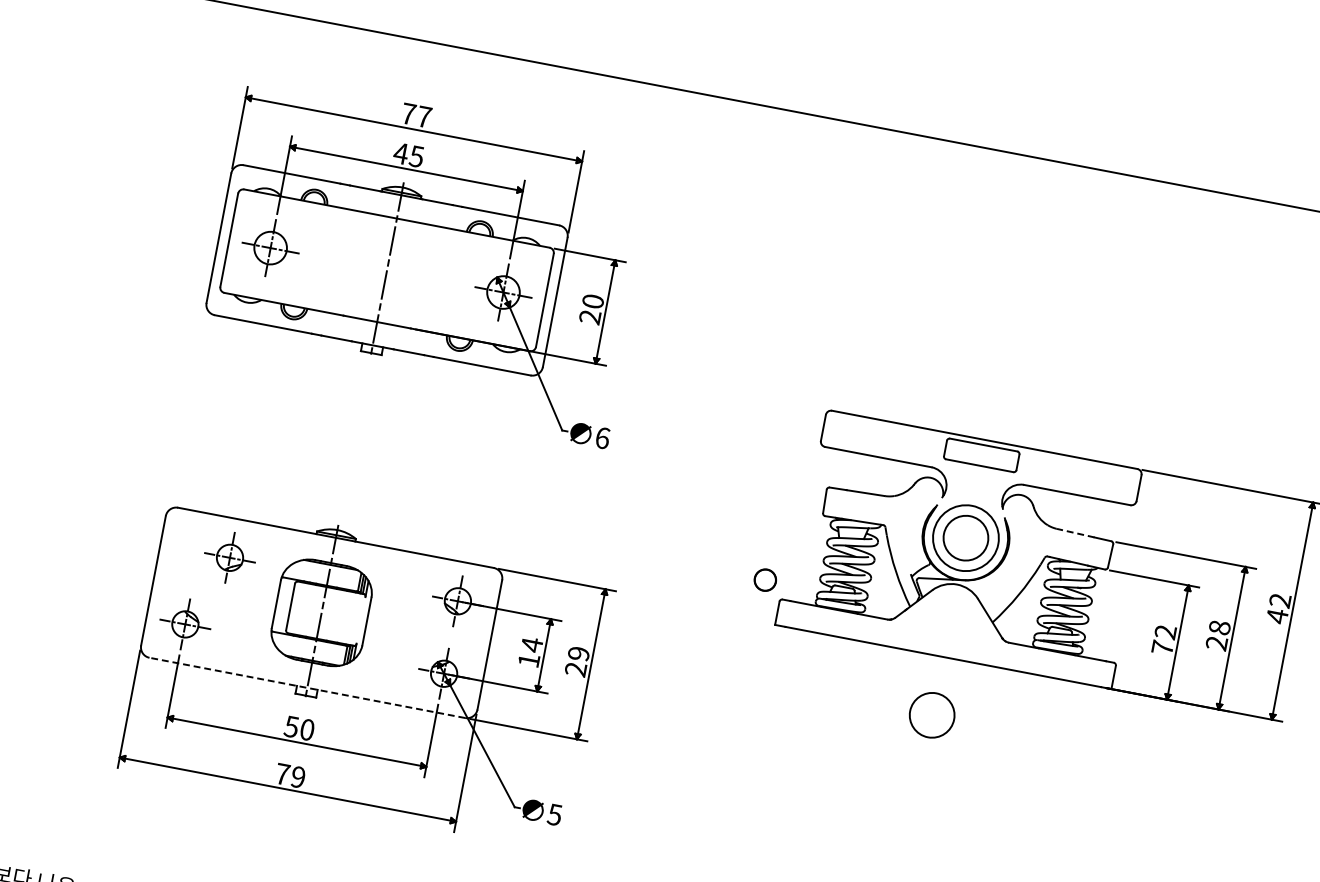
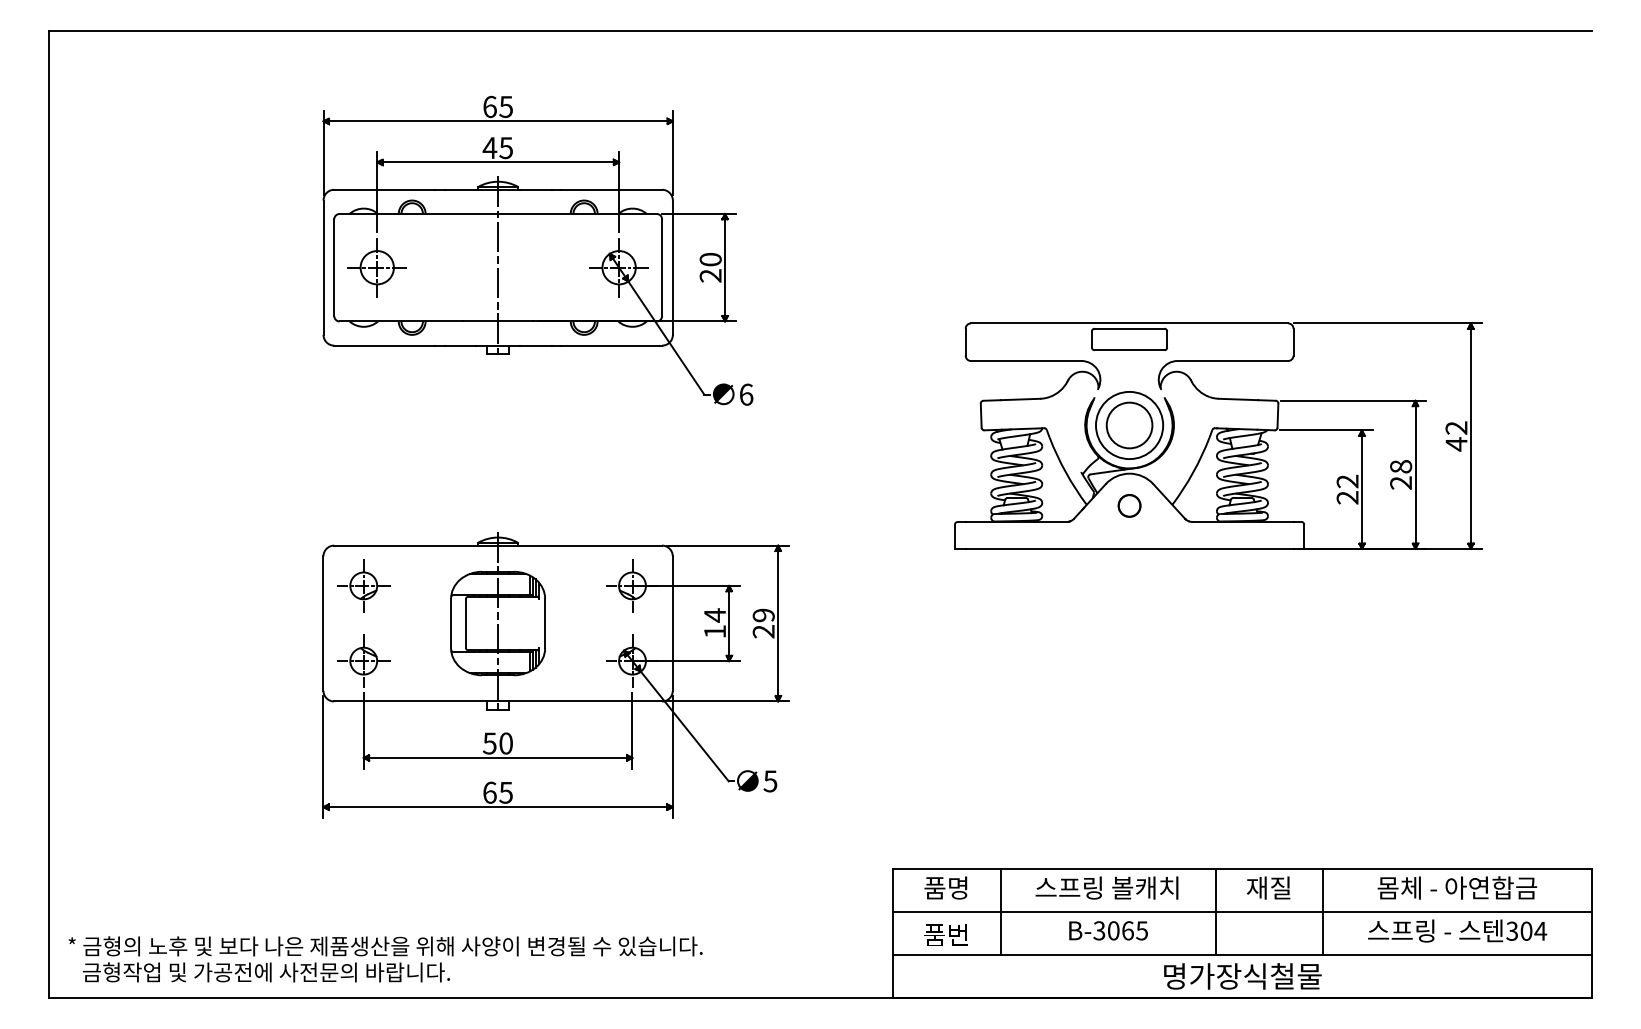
text: (416, 115) -> (498, 106), 77 -> 65
line: (1075, 533) -> (1238, 399), dashed -> solid
part: (229, 557) -> (363, 585), moved
circle: (765, 579) -> (1129, 505), moved
text: (1162, 647) -> (1347, 497), 72 -> 22
line: (307, 687) -> (498, 701), dashed -> solid
circle: (932, 715) -> (1129, 609), removed
text: (290, 775) -> (497, 792), 79 -> 65

